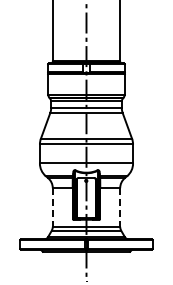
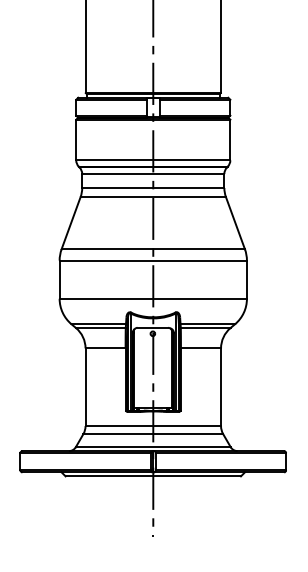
line: (52, 208) -> (84, 389), dashed -> solid
line: (120, 208) -> (221, 389), dashed -> solid

